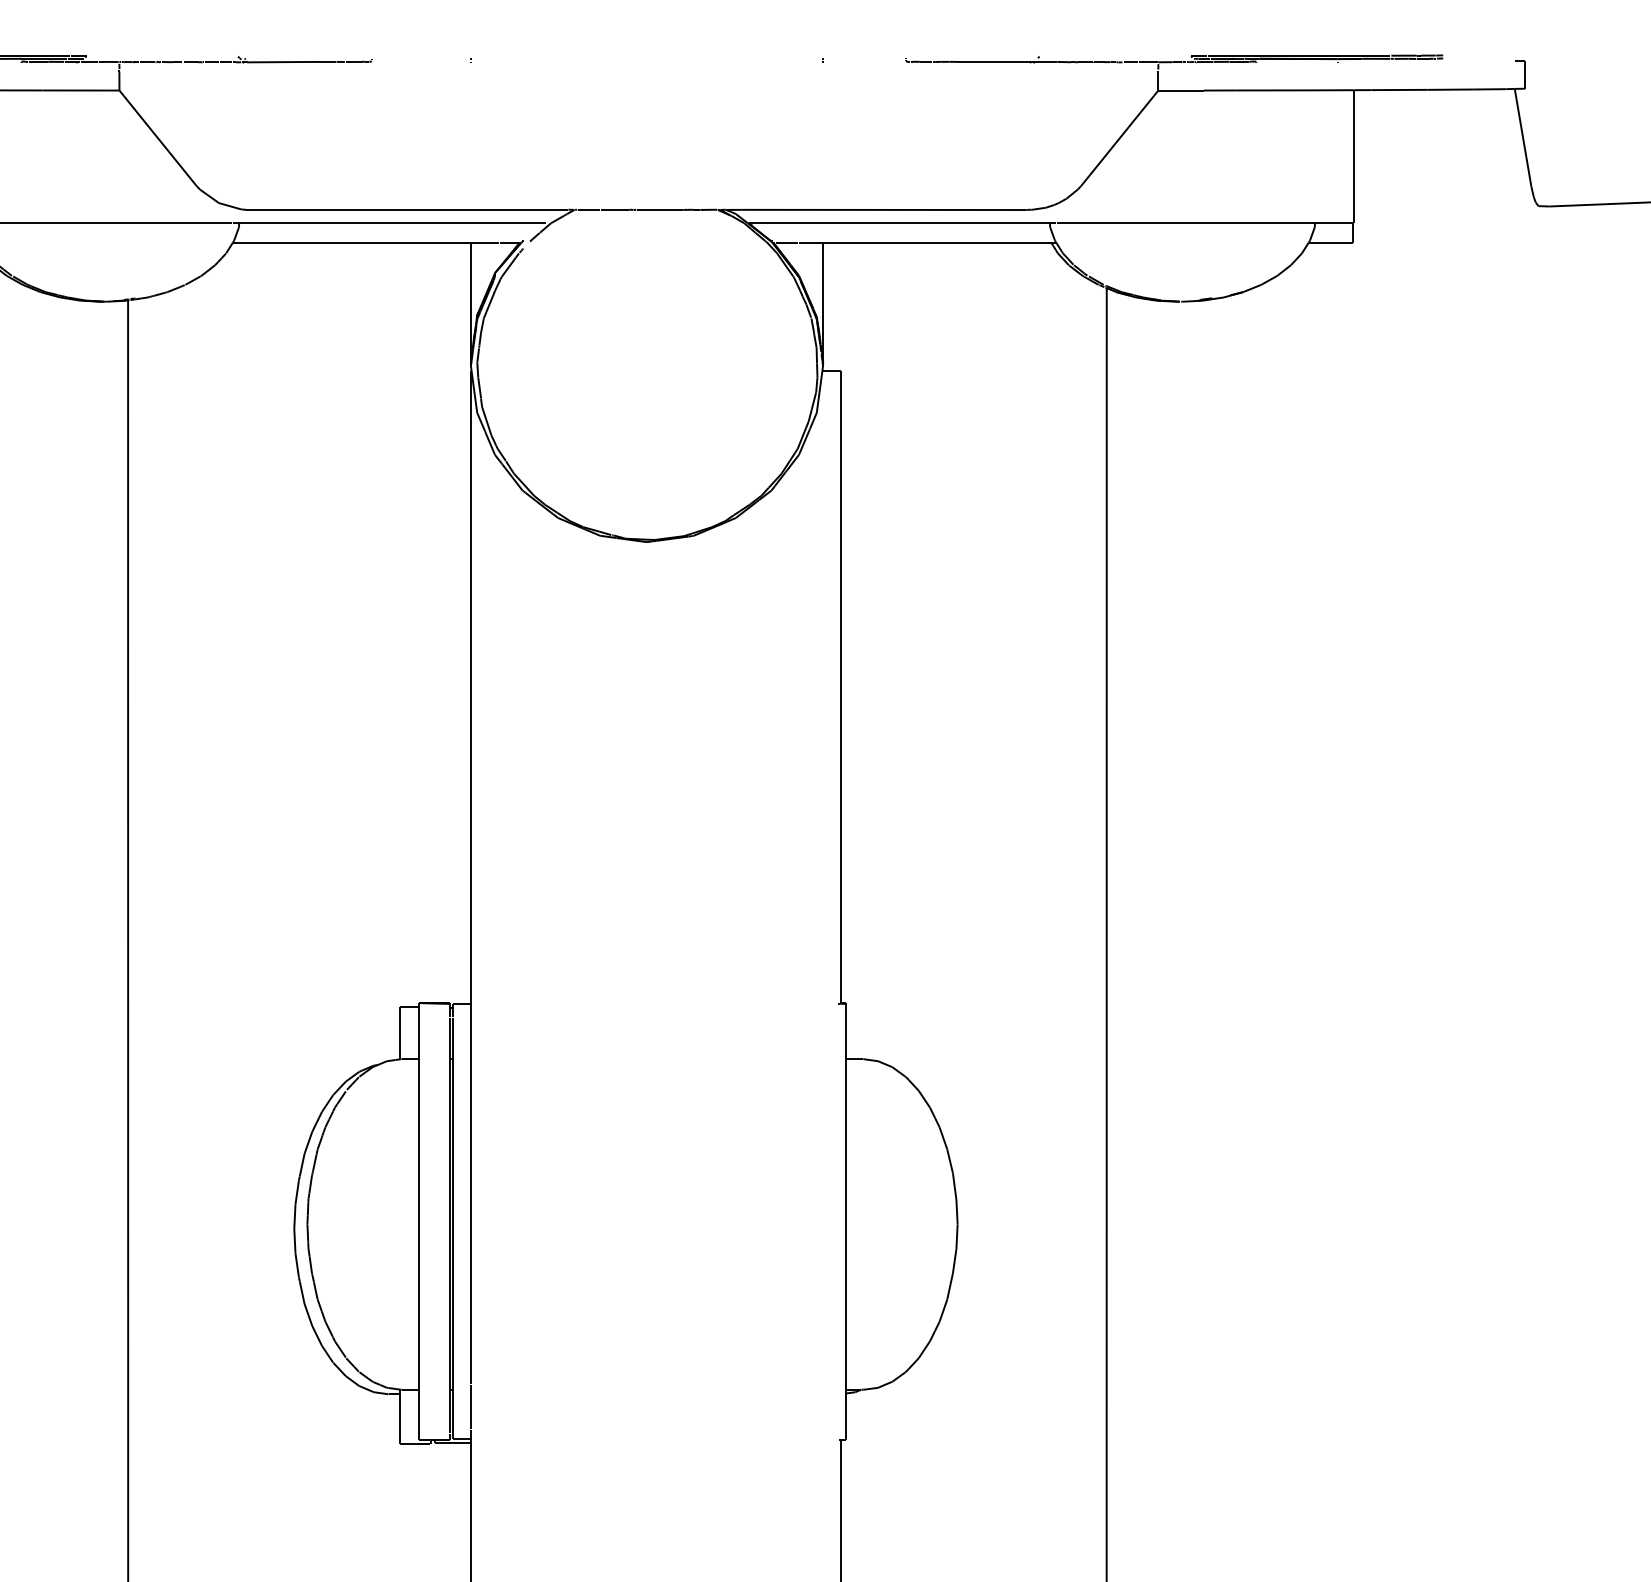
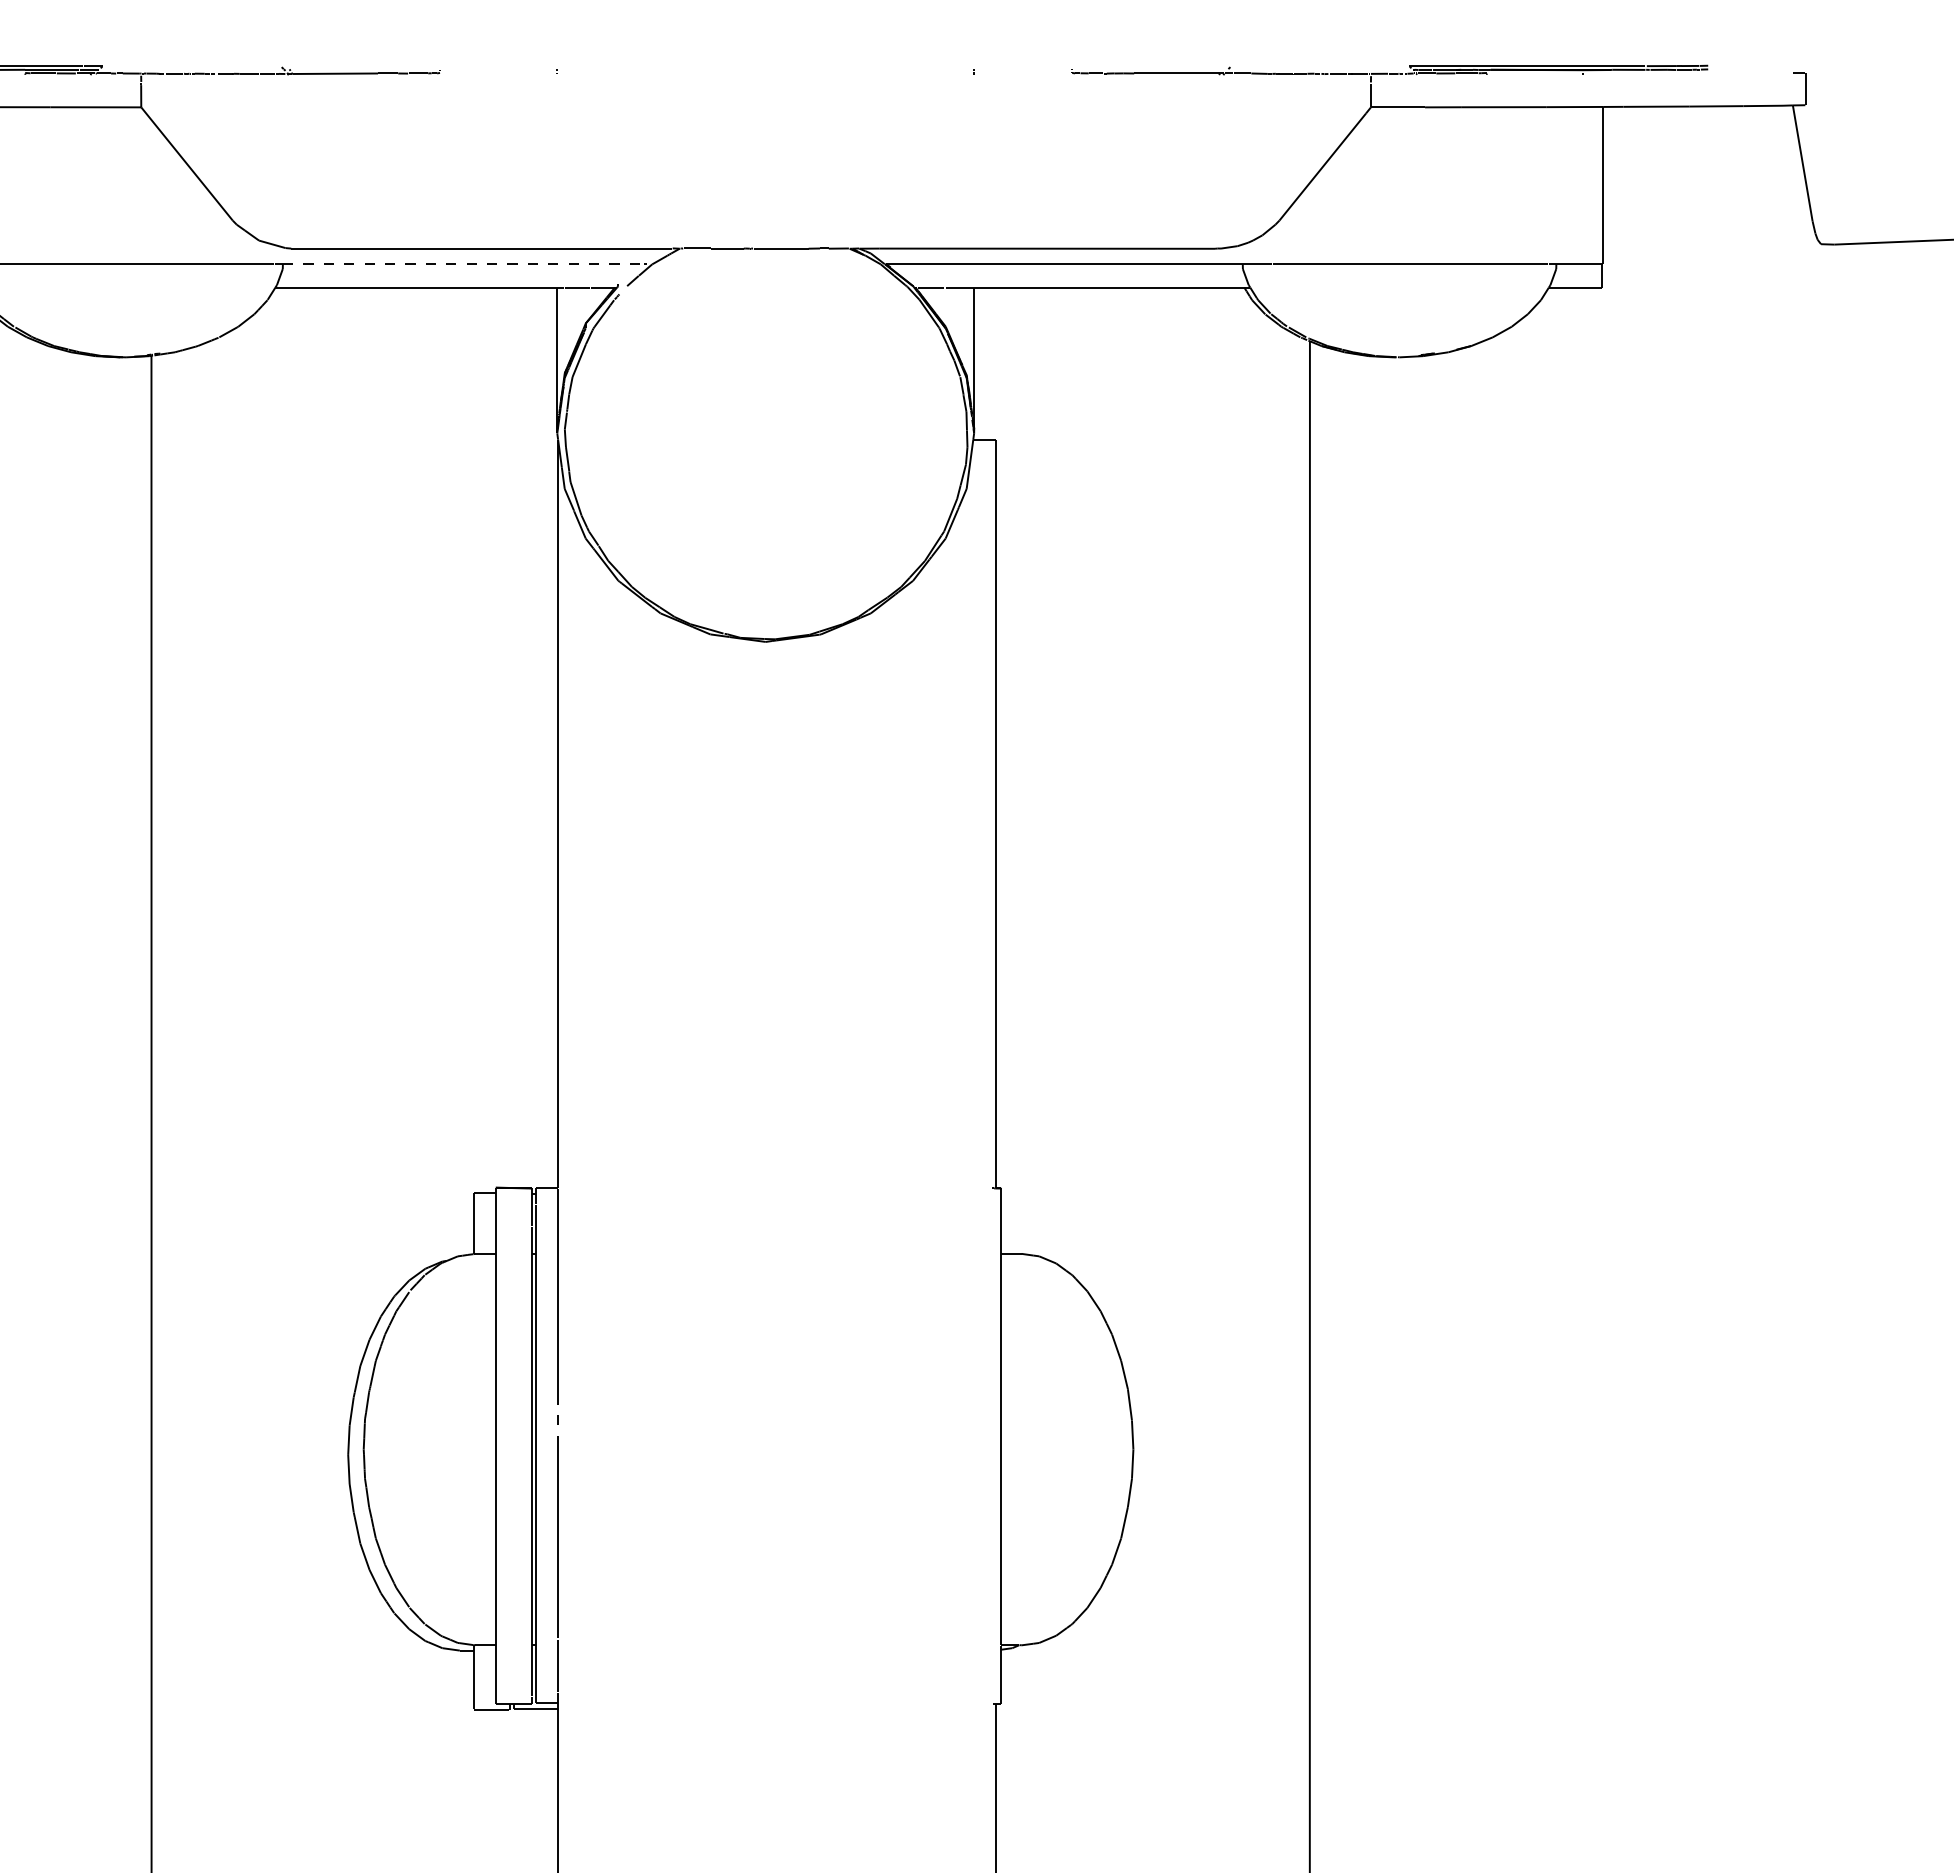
line: (391, 223) -> (463, 264), solid -> dashed
line: (471, 1199) -> (557, 1420), solid -> dashed

